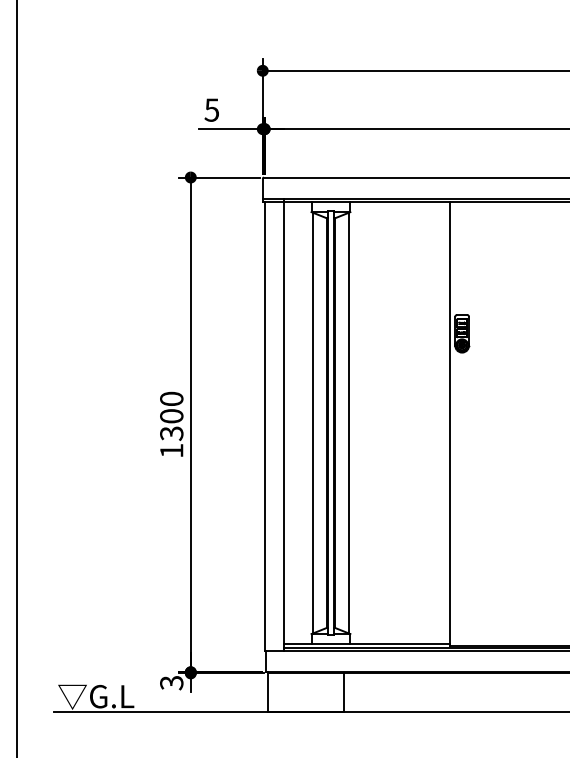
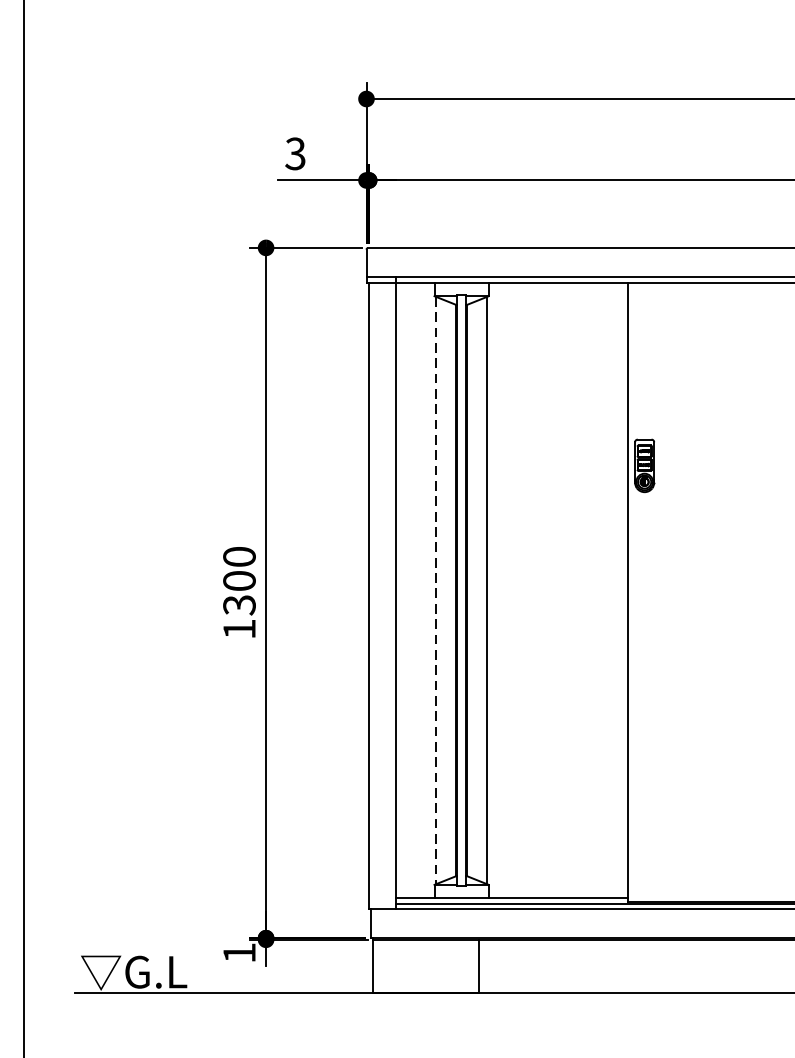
text: (211, 109) -> (294, 152), 5 -> 3
line: (312, 423) -> (435, 591), solid -> dashed
text: (171, 683) -> (239, 953), 3 -> 1

